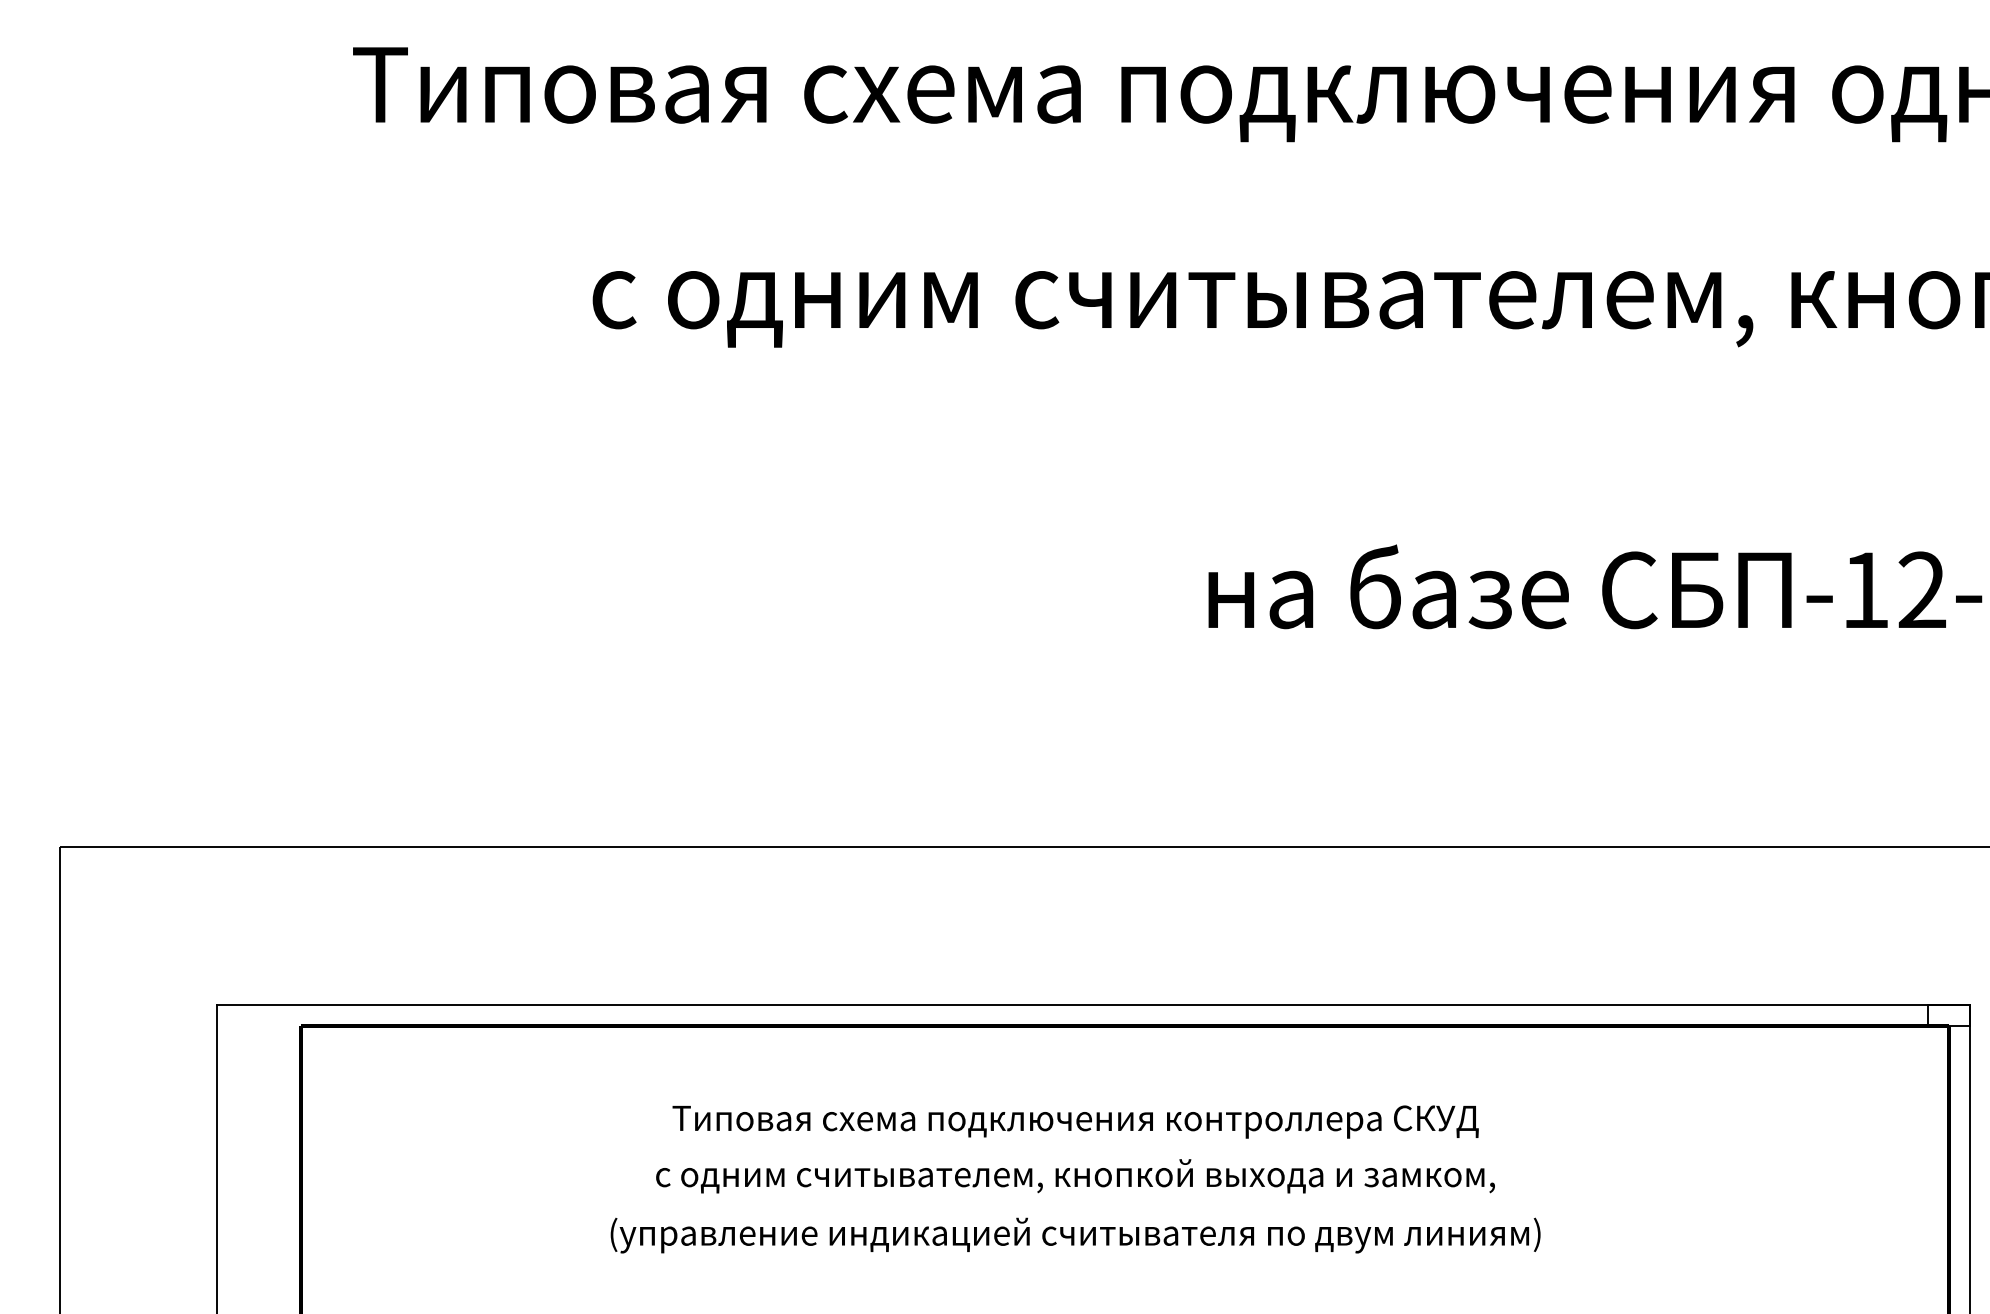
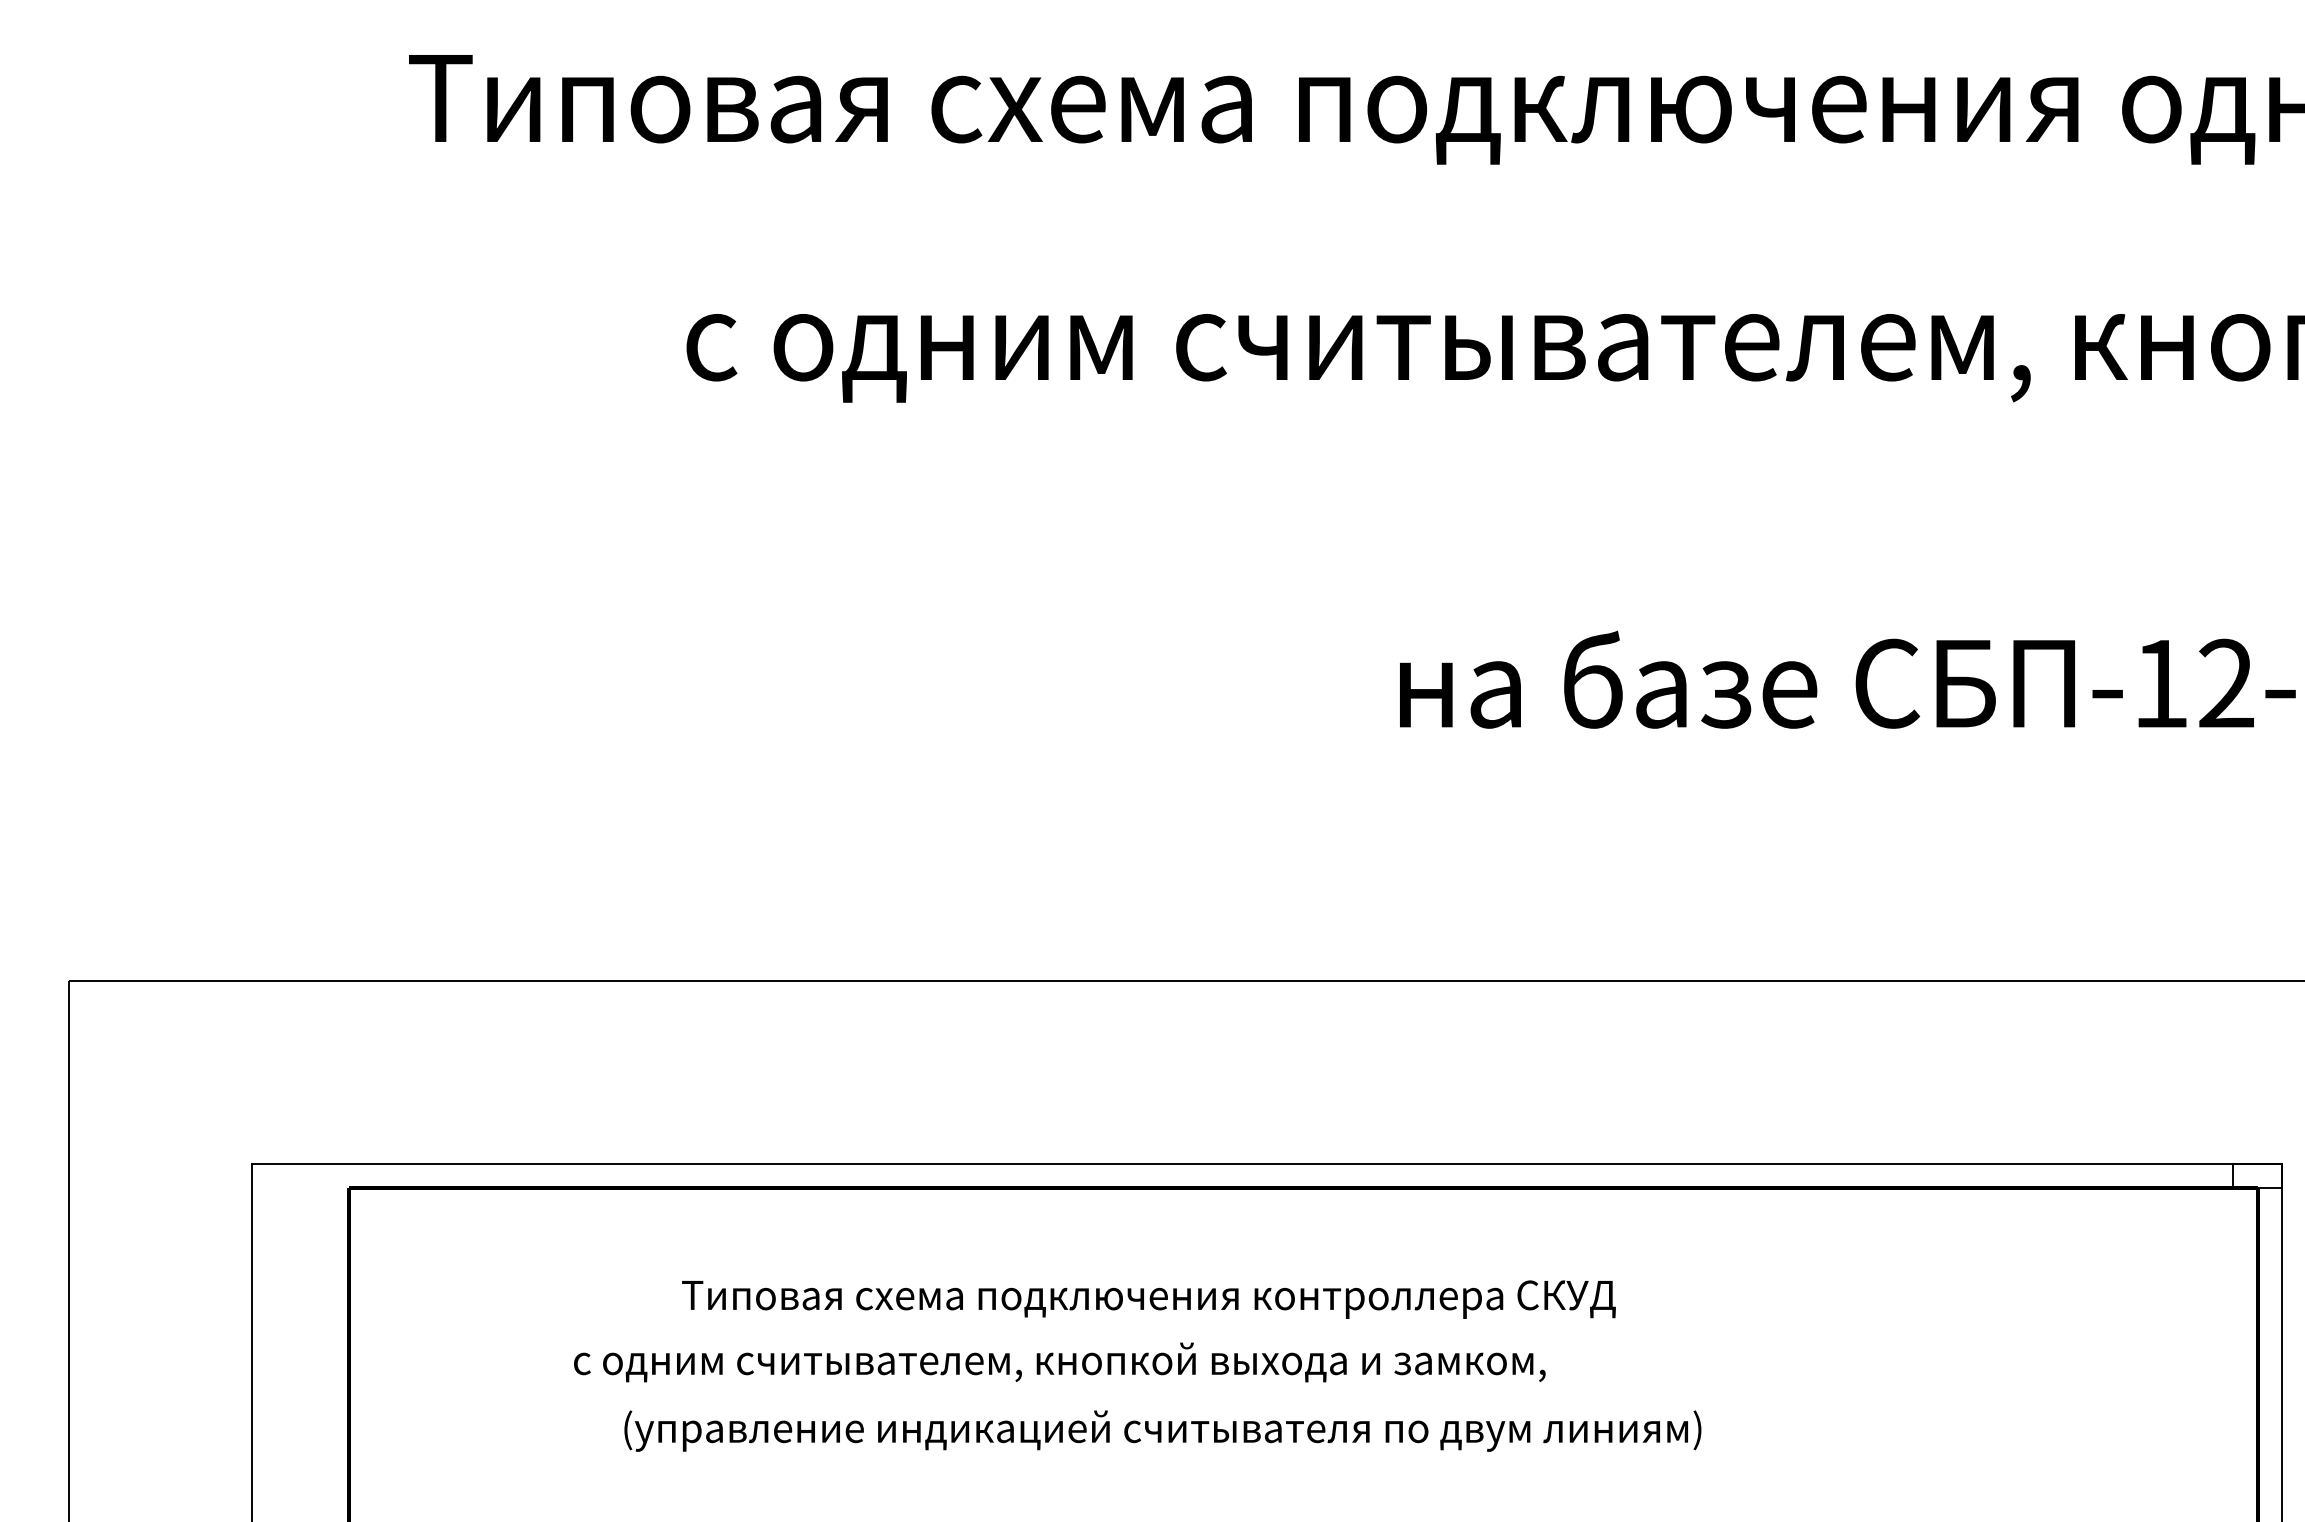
text: (1075, 1121) -> (1148, 1299), moved
text: (1075, 1176) -> (1059, 1362), moved
text: (1075, 1235) -> (1162, 1430), moved

